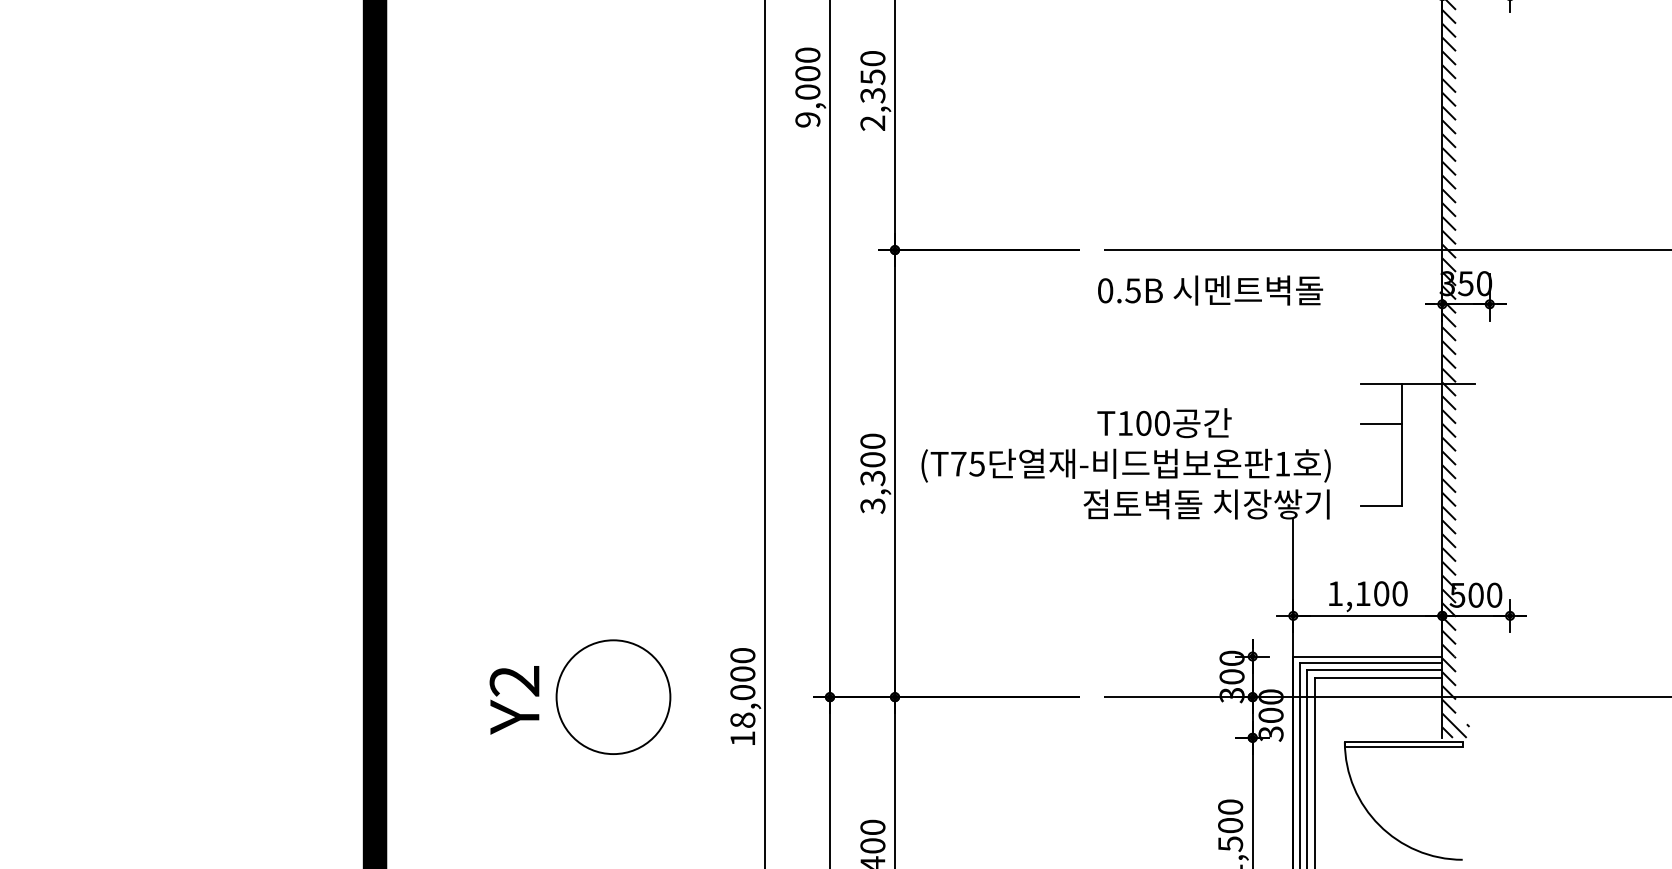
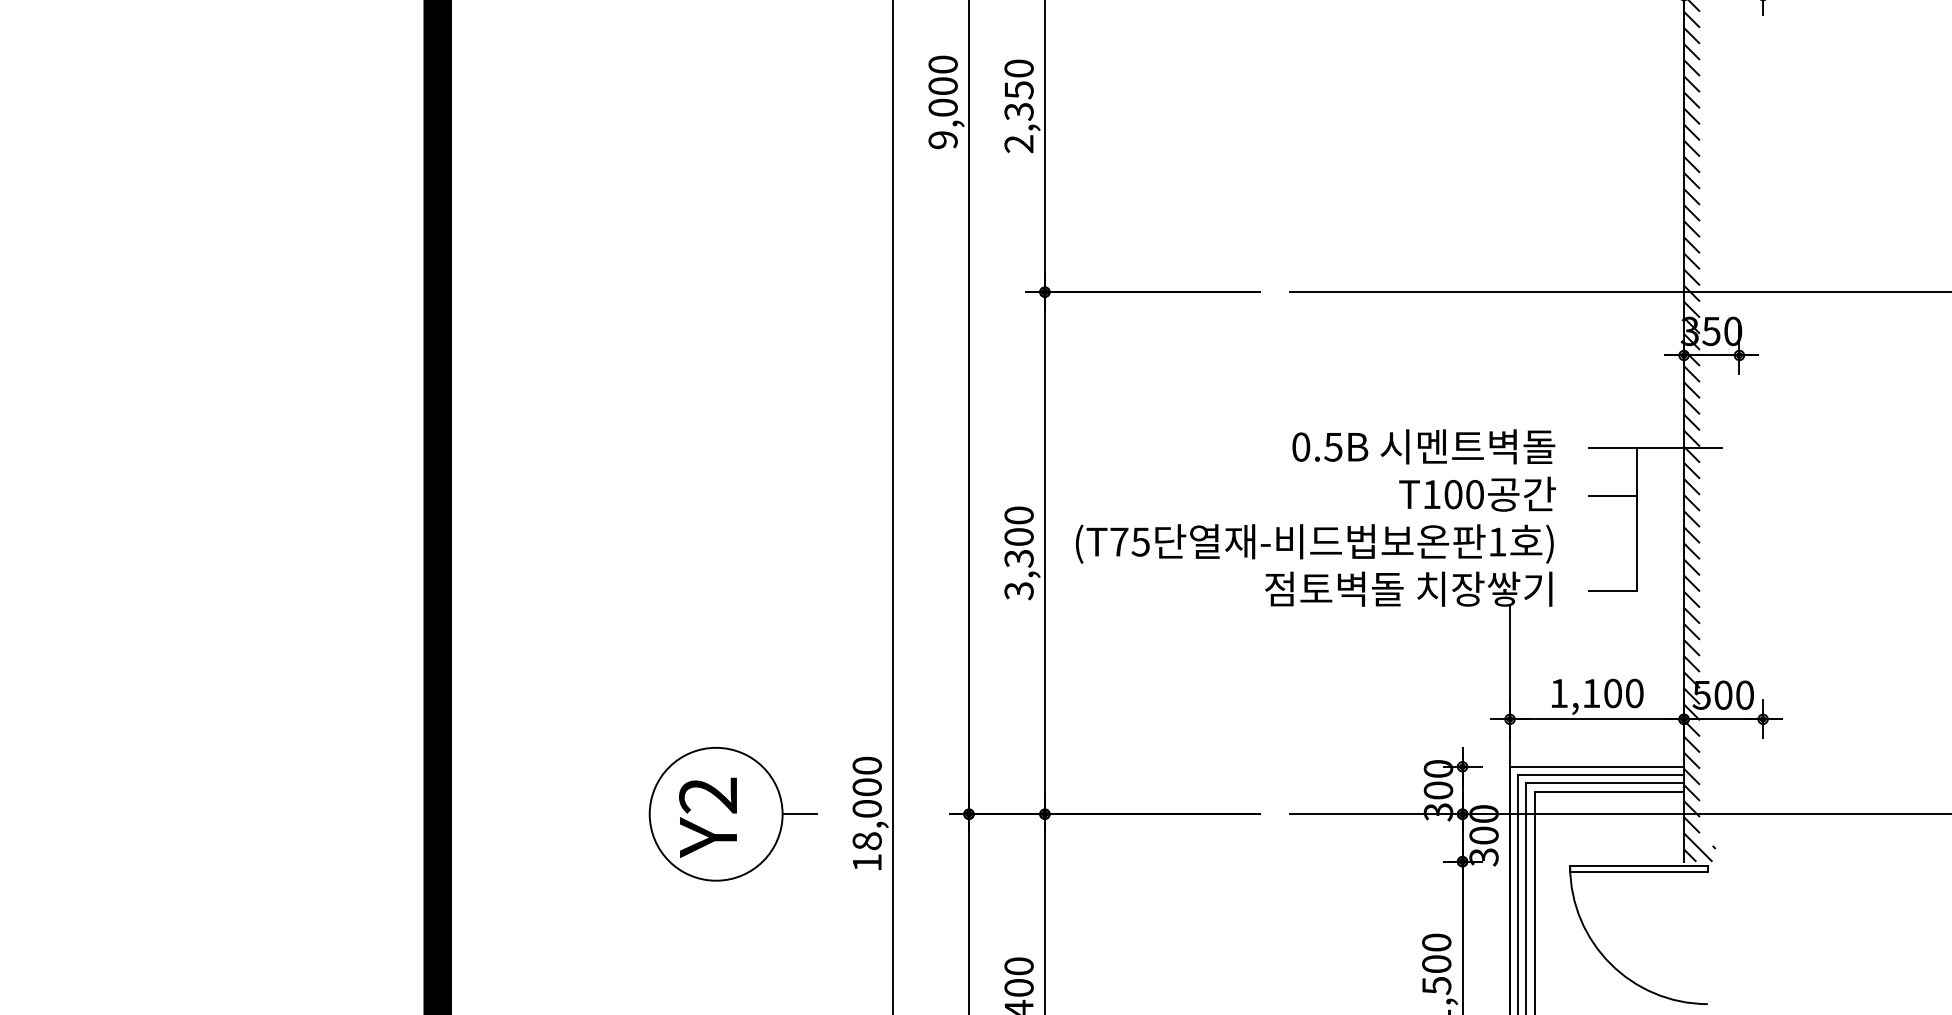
text: (1210, 290) -> (1423, 446), moved
text: (1164, 423) -> (1477, 494), moved
line: (684, 697) -> (799, 814), added
text: (514, 700) -> (708, 818), moved

